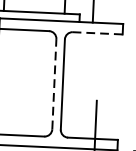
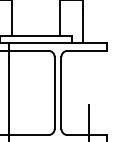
line: (97, 32) -> (87, 50), dashed -> solid
line: (54, 83) -> (54, 92), dashed -> solid

